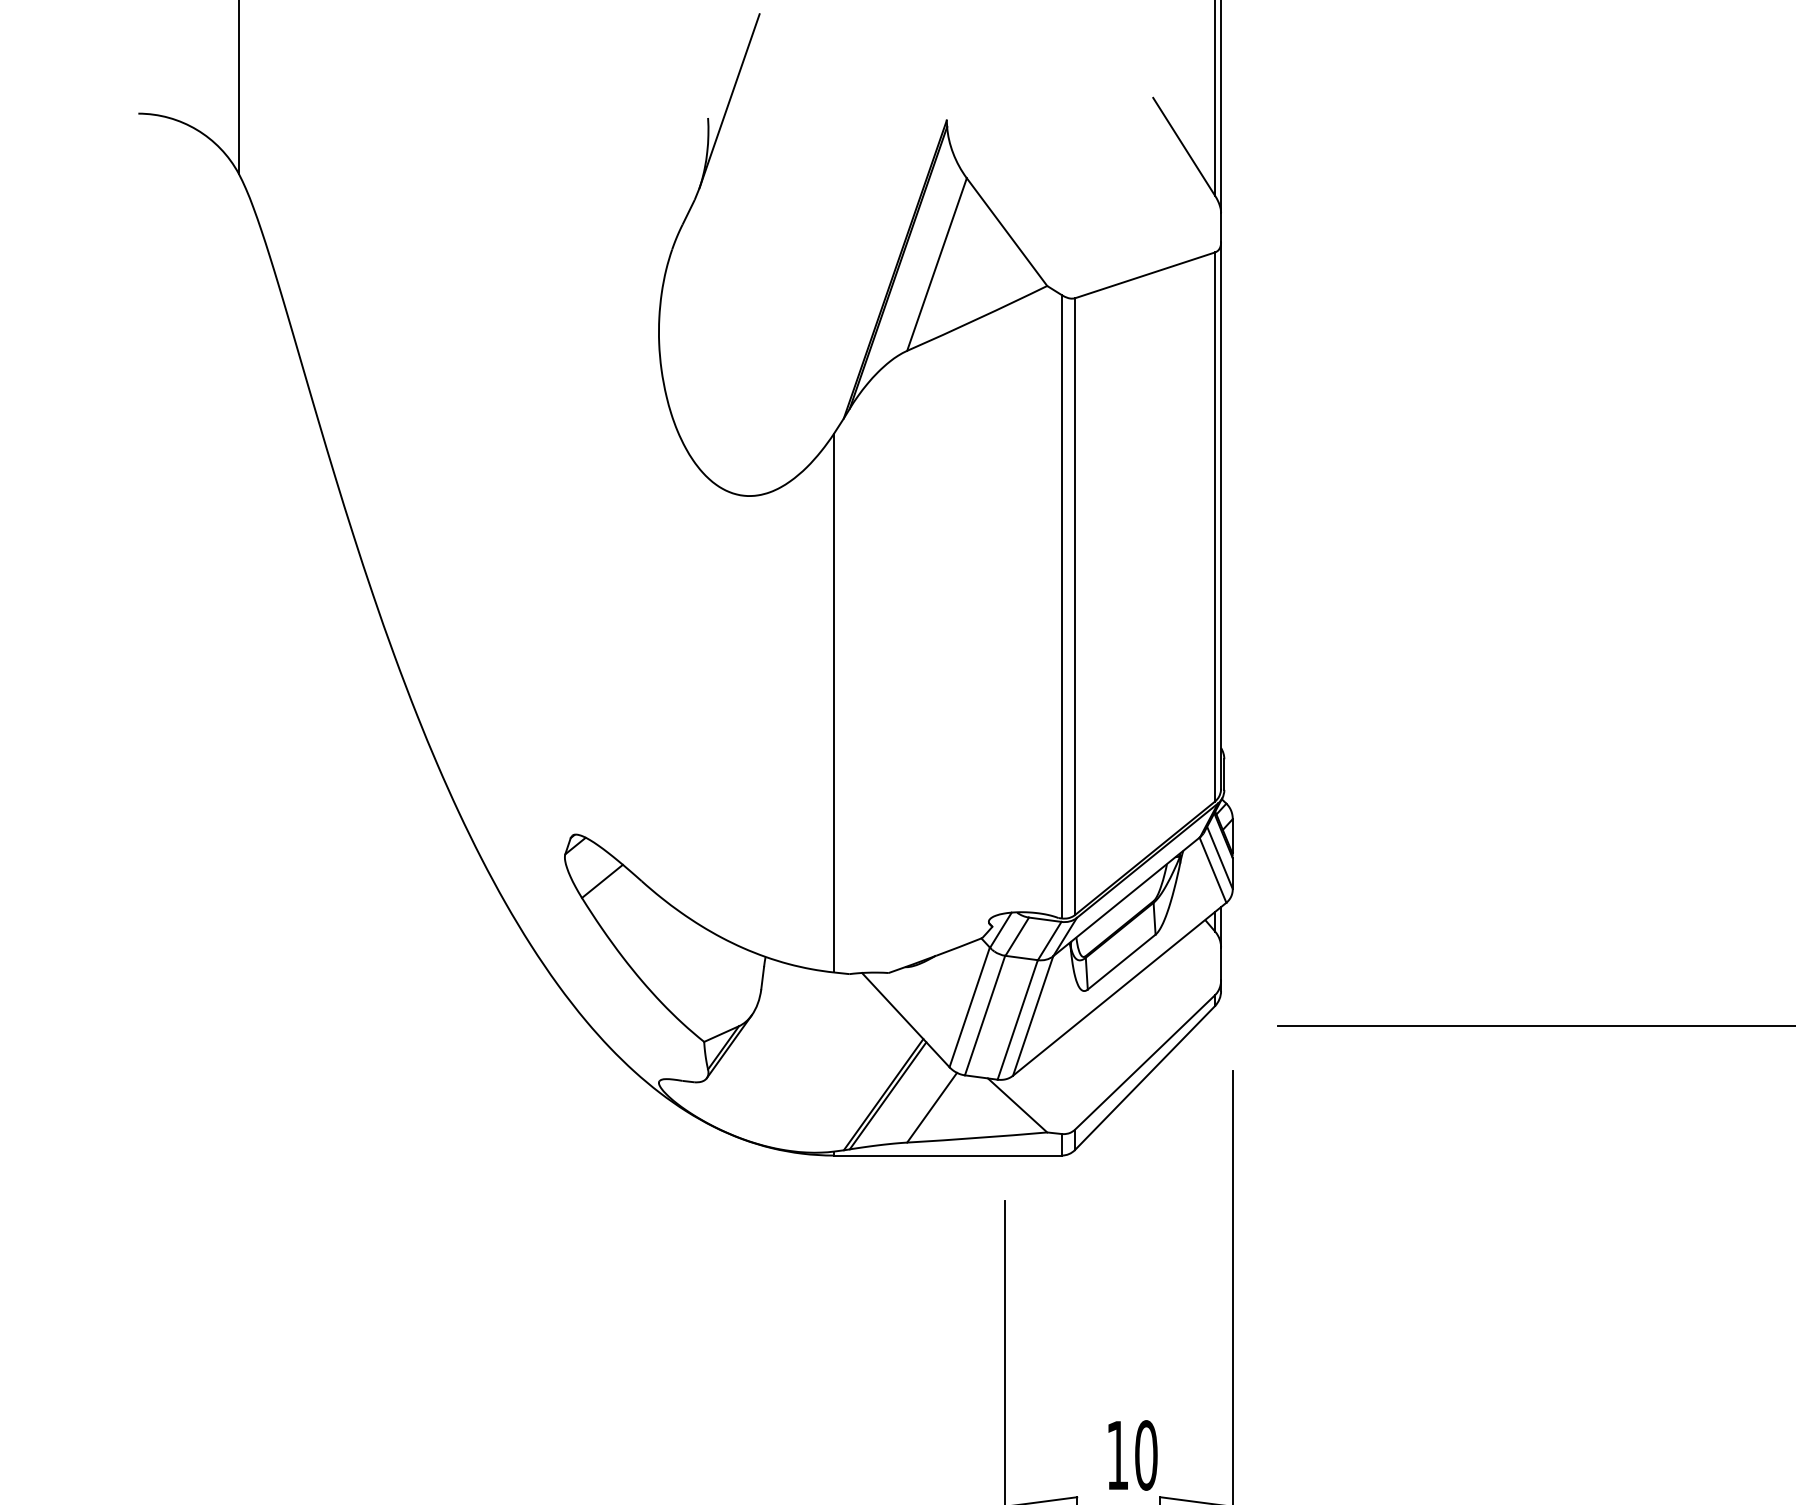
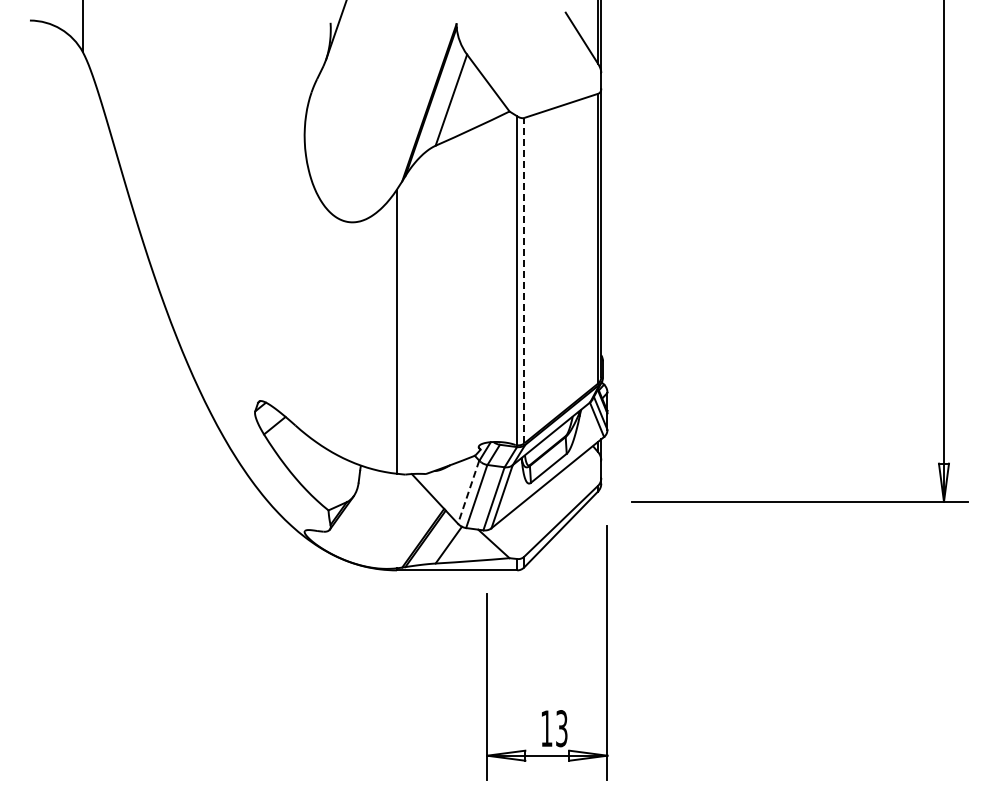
line: (1075, 606) -> (524, 280), solid -> dashed
line: (969, 1007) -> (468, 492), solid -> dashed
text: (1145, 1455) -> (561, 728), 10 -> 13

